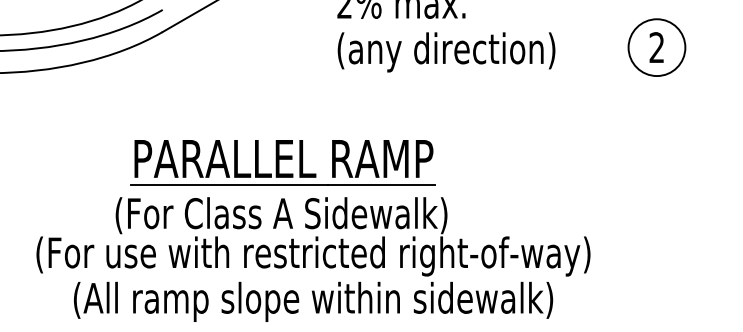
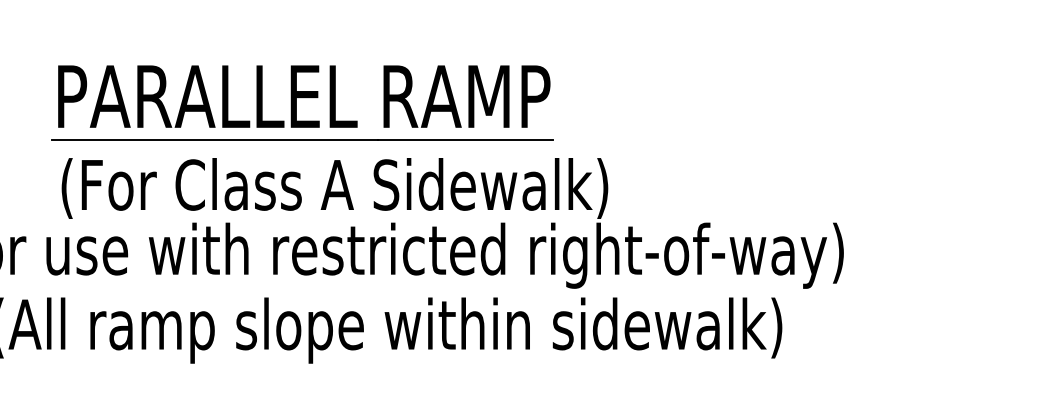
part: (282, 162) -> (301, 102), moved

